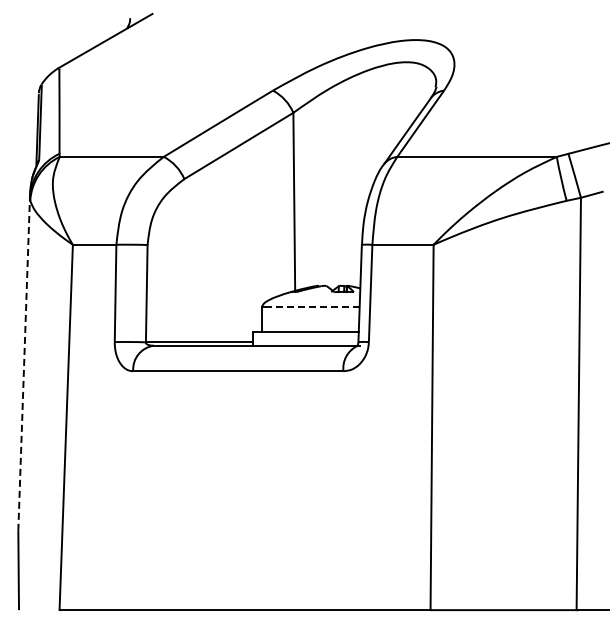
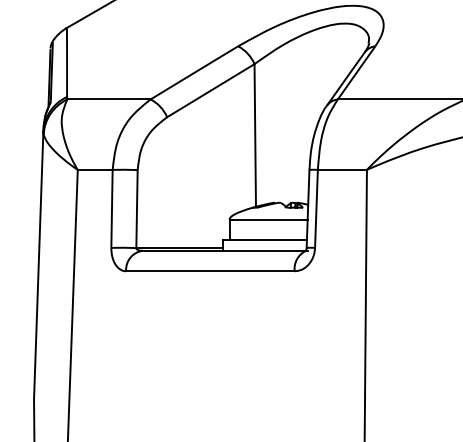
line: (312, 306) -> (269, 219), dashed -> solid
line: (24, 364) -> (38, 265), dashed -> solid

